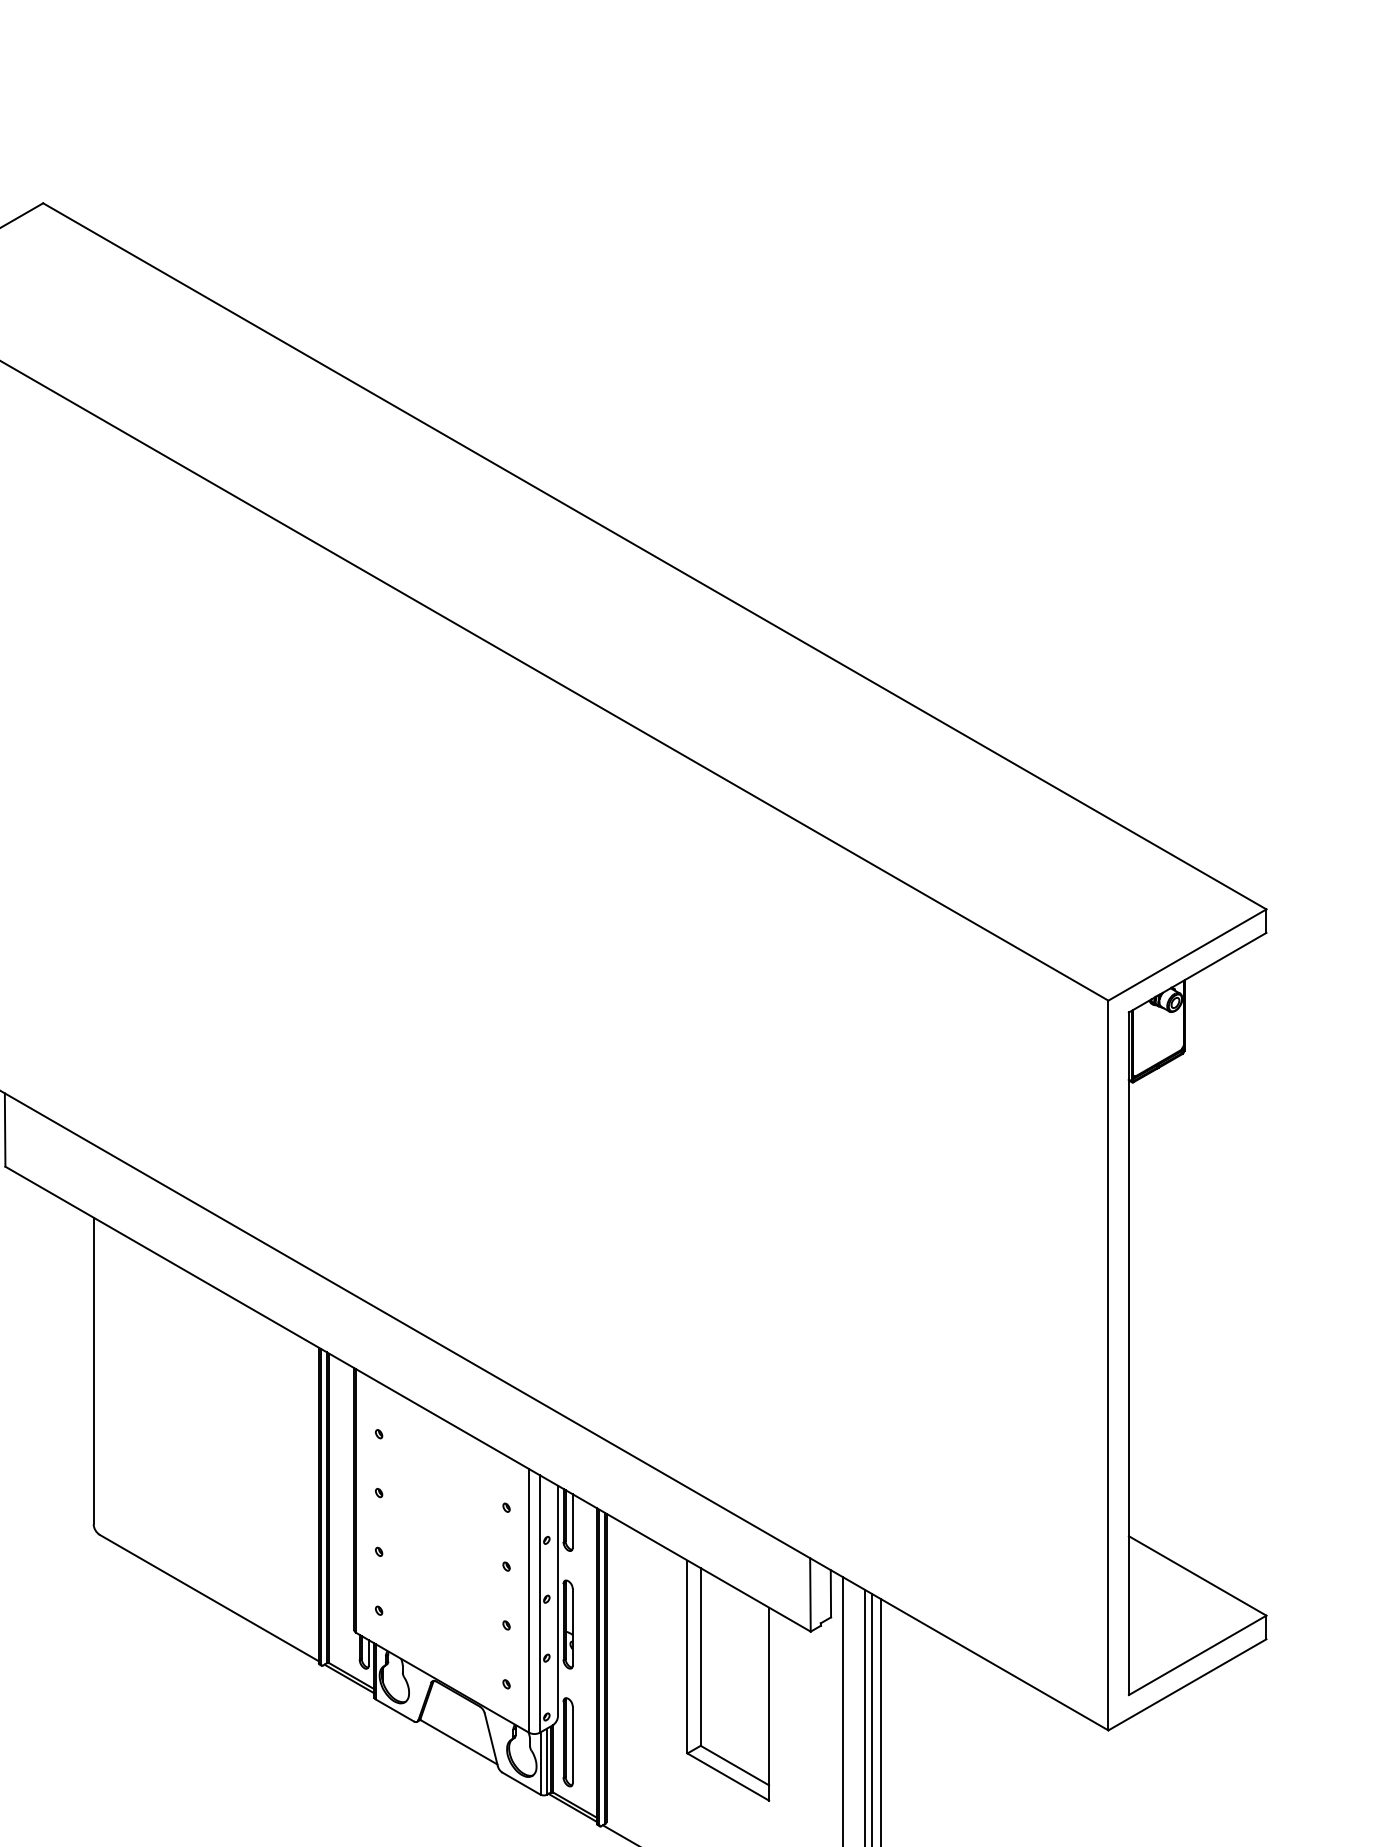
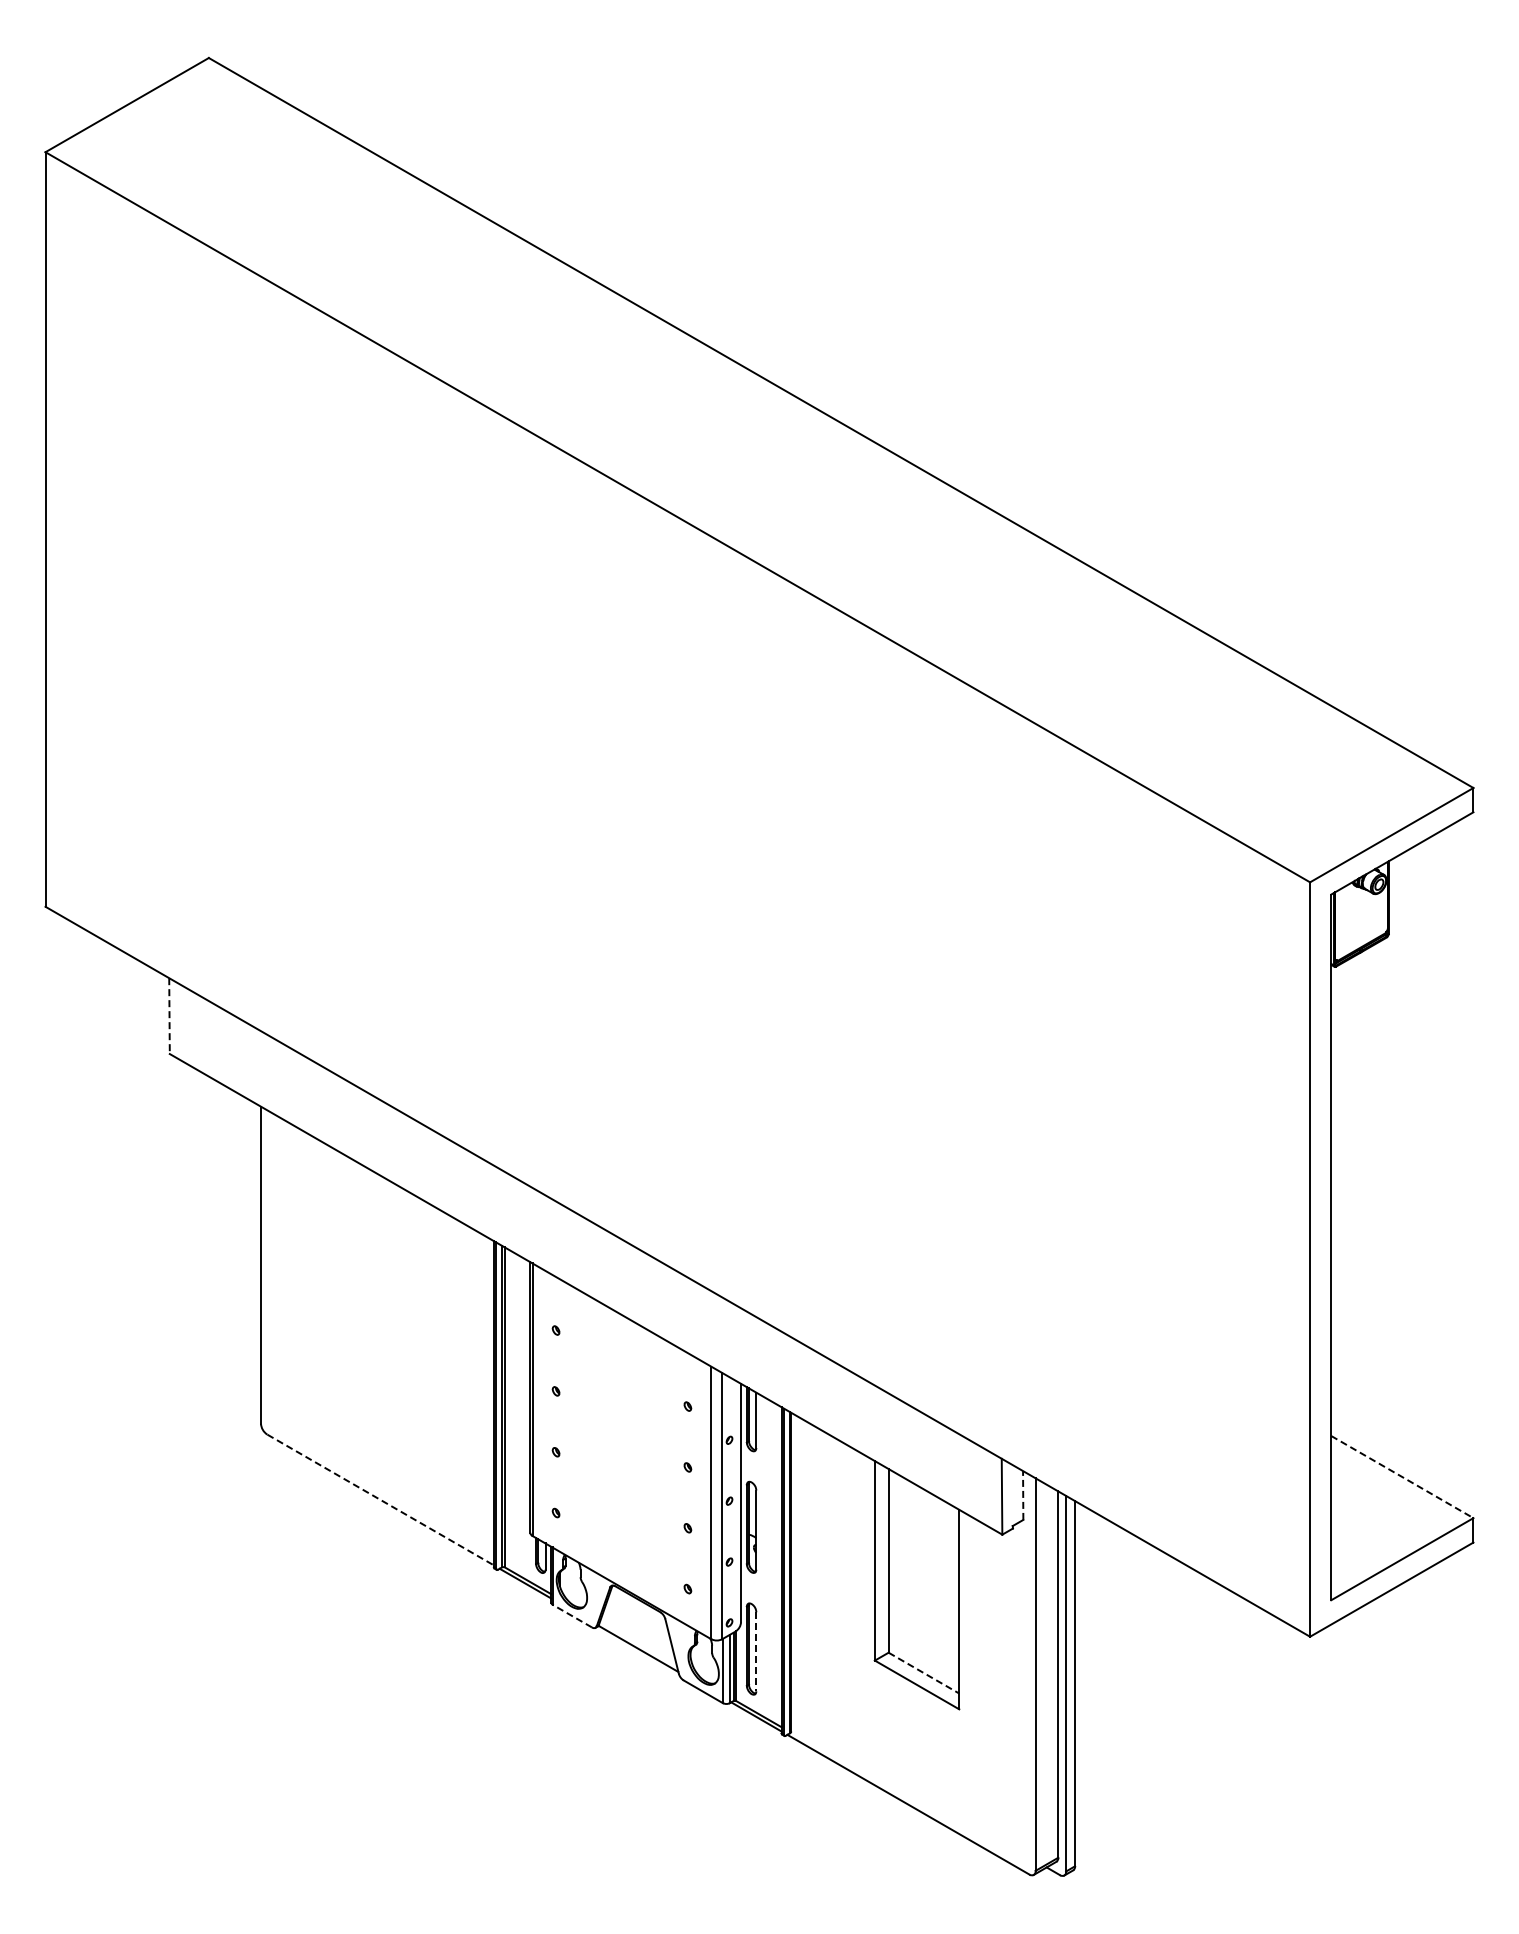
line: (5, 1130) -> (169, 1016), solid -> dashed
line: (1197, 1576) -> (1402, 1477), solid -> dashed
line: (831, 1592) -> (1023, 1494), solid -> dashed
line: (209, 1598) -> (380, 1500), solid -> dashed
line: (394, 1710) -> (572, 1616), solid -> dashed
line: (572, 1745) -> (756, 1652), solid -> dashed
line: (734, 1765) -> (923, 1673), solid -> dashed

